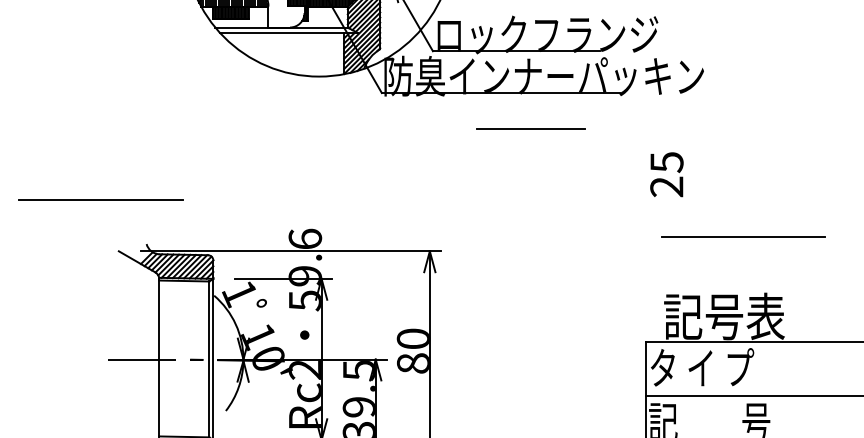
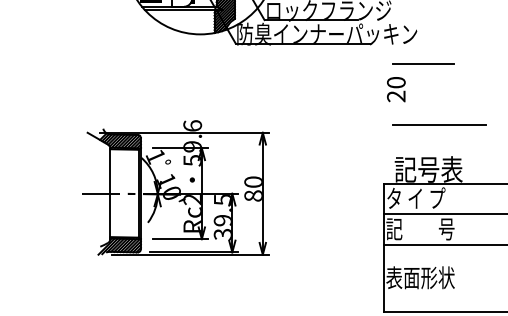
line: (530, 128) -> (423, 63), moved
text: (667, 161) -> (396, 82), 25 -> 20
line: (100, 199) -> (77, 103), removed

